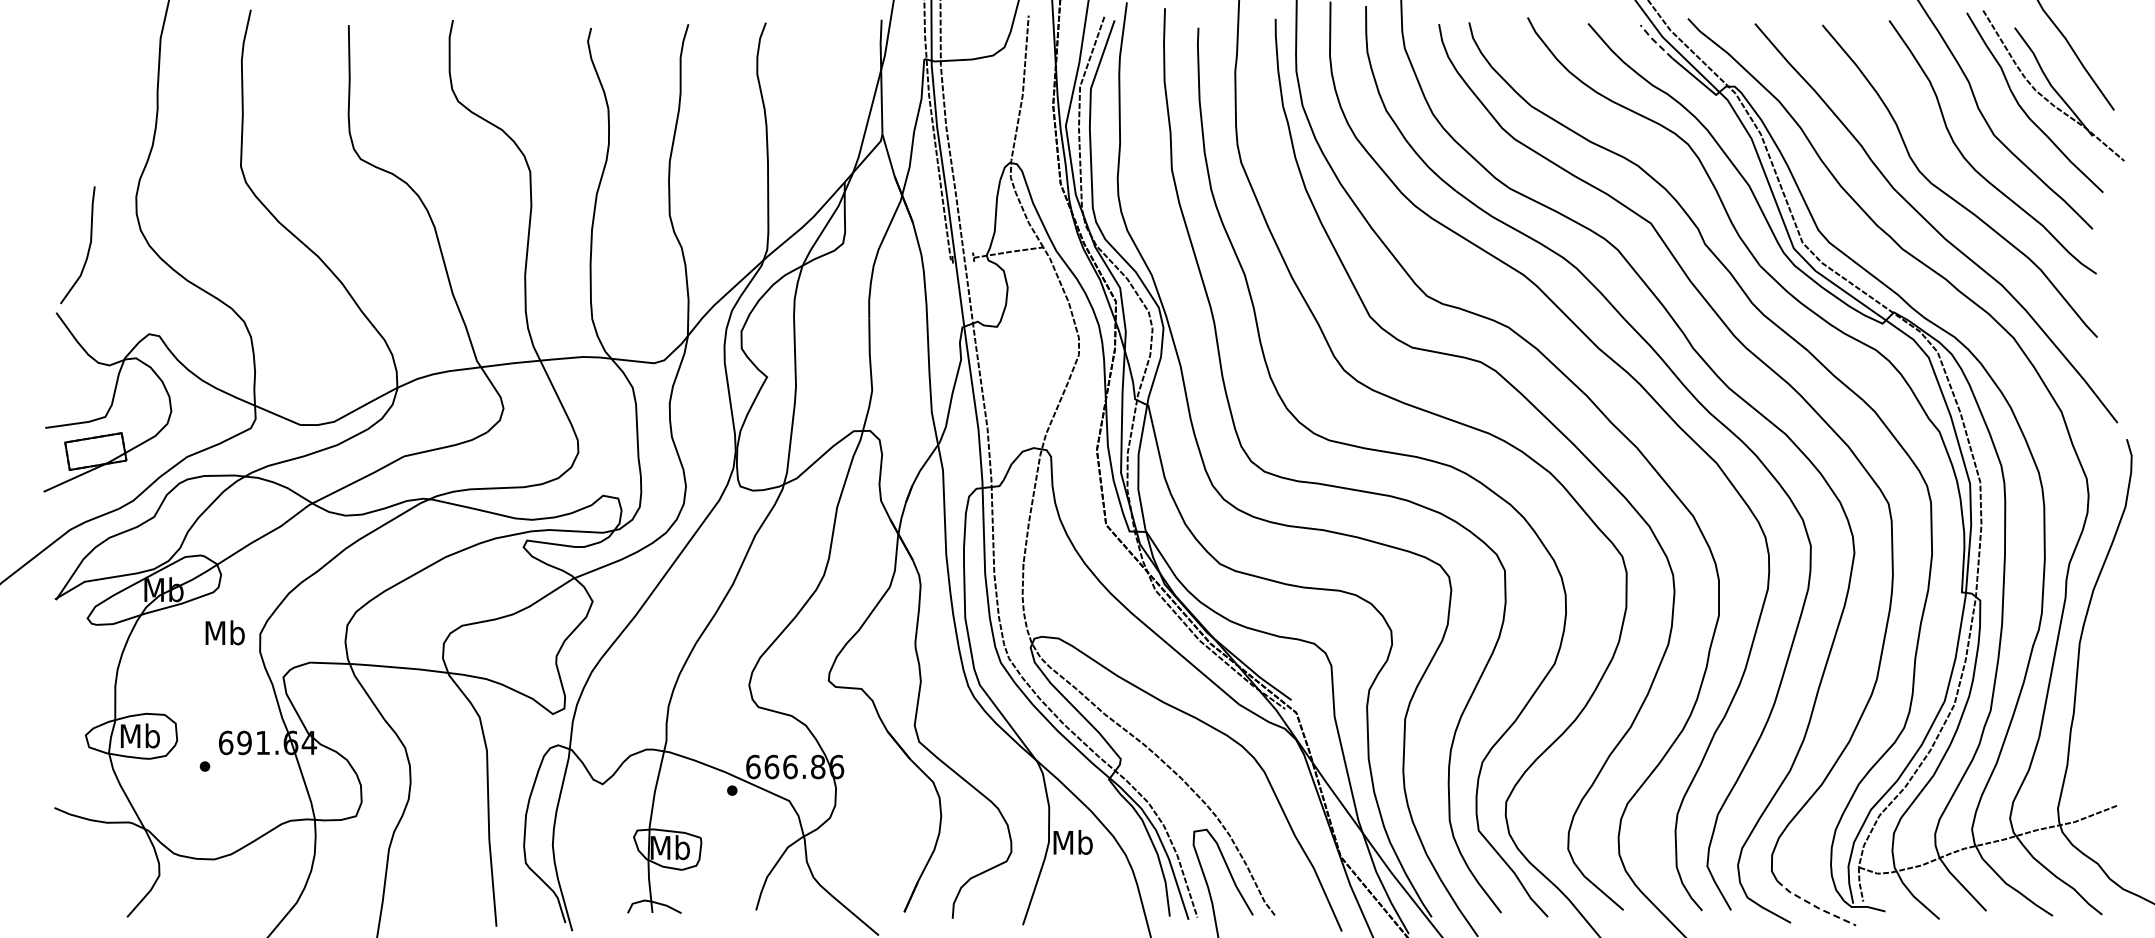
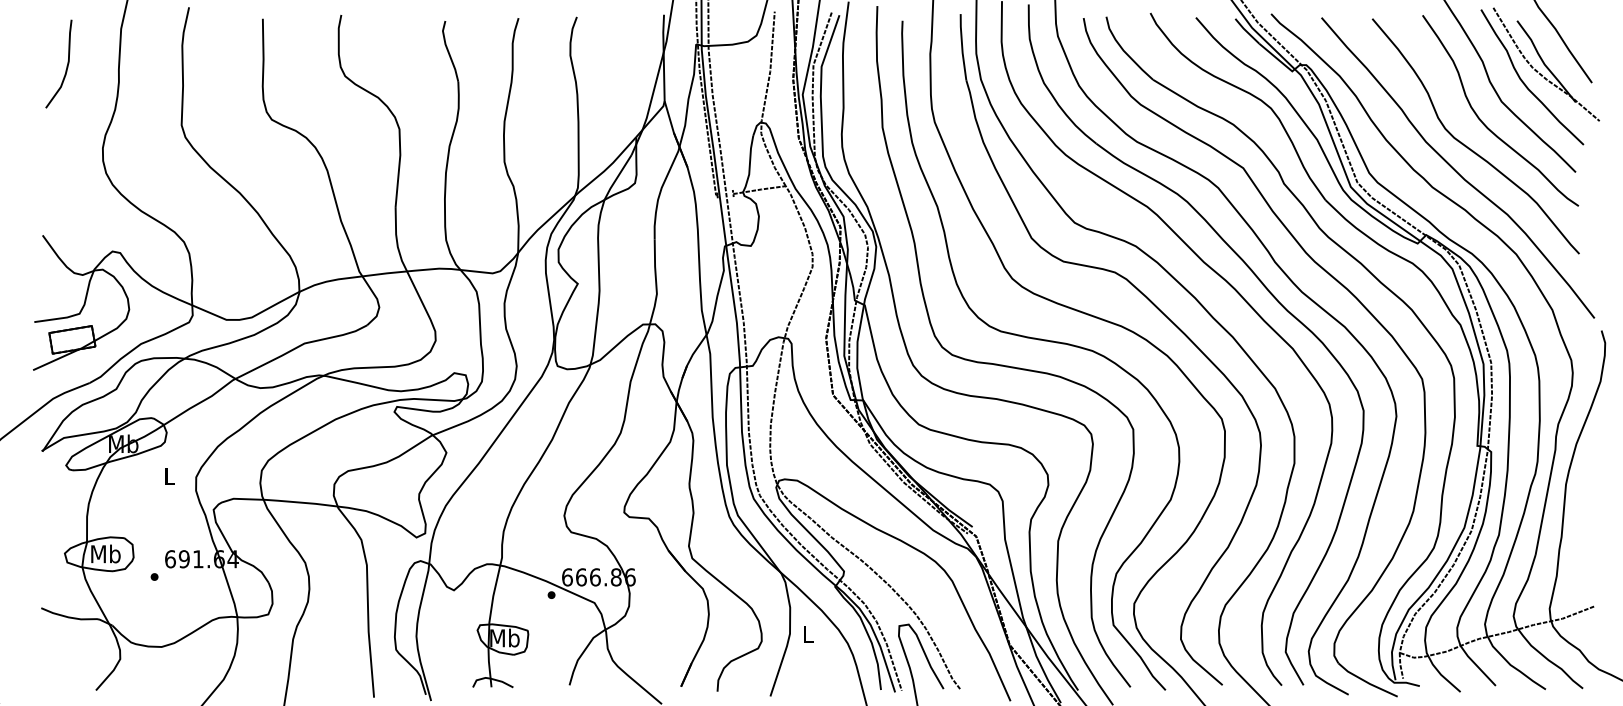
line: (1655, 42) -> (1246, 31), dashed -> solid
curve: (88, 247) -> (66, 65), moved
text: (224, 632) -> (169, 476), Mb -> L
text: (1072, 842) -> (807, 634), Mb -> L
line: (1815, 906) -> (1367, 682), dashed -> solid

